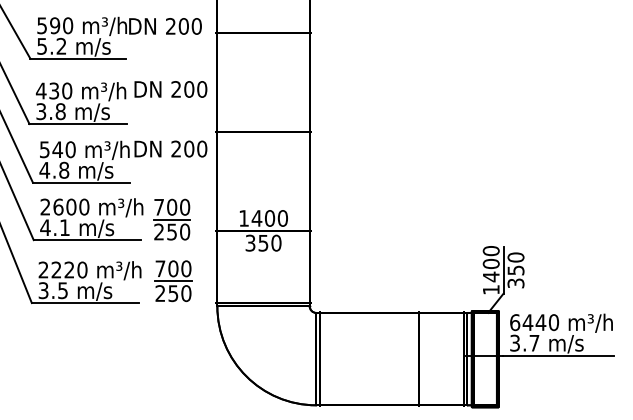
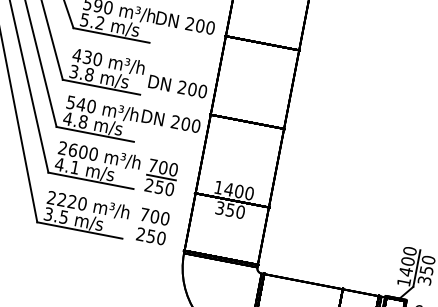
text: (170, 89) -> (177, 86), moved
line: (173, 281) -> (153, 226), removed

